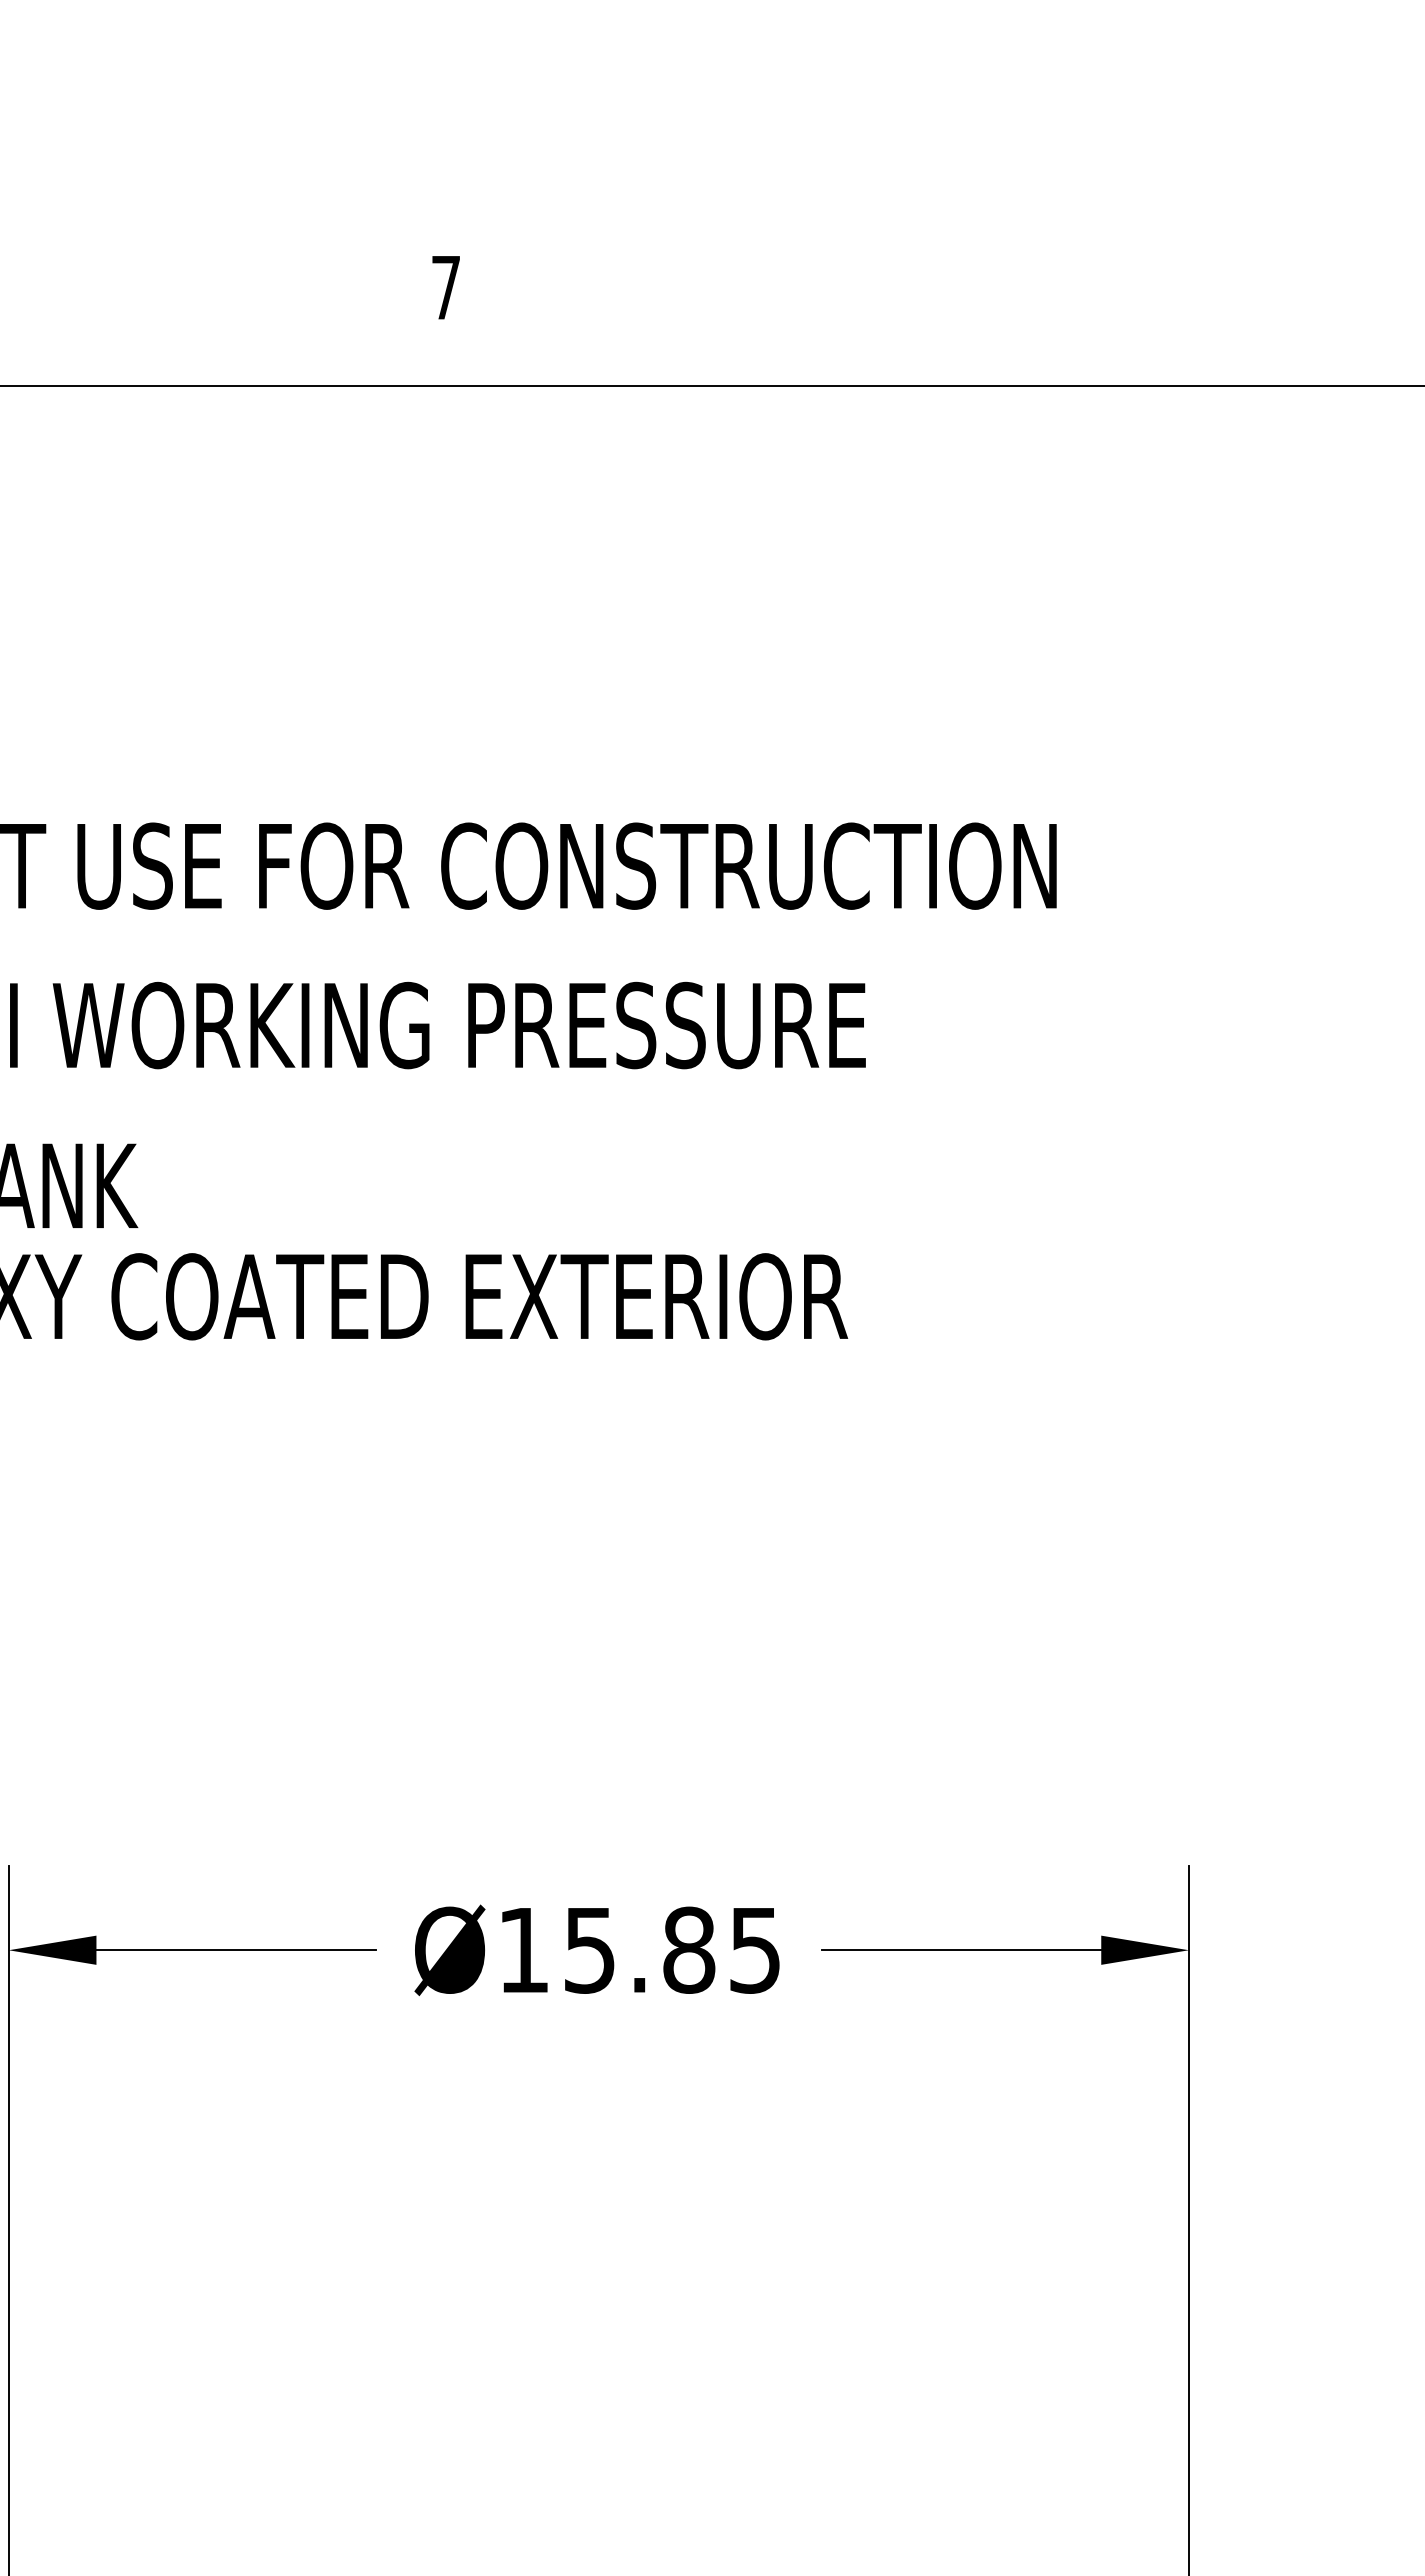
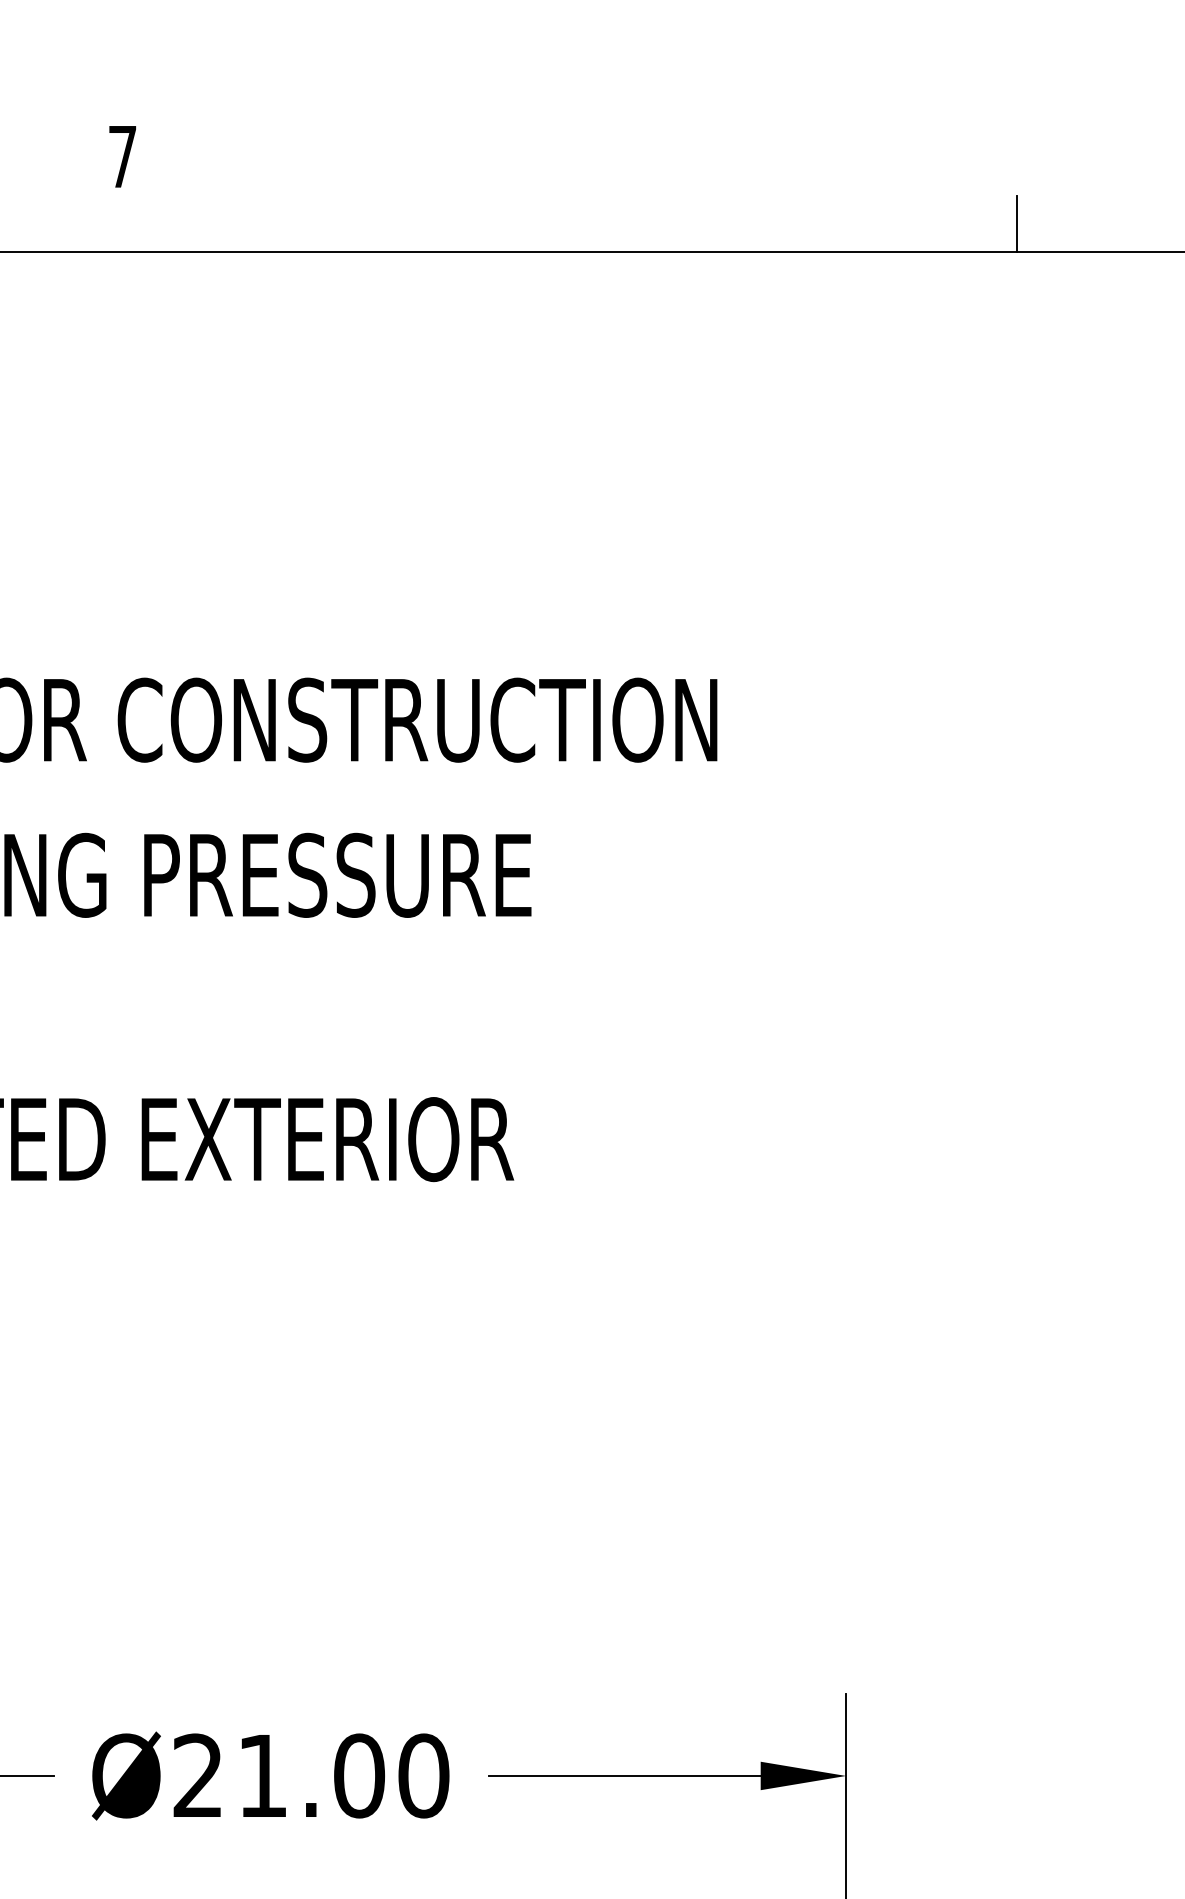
line: (1364, 356) -> (1017, 223), added
text: (639, 1949) -> (311, 1775), Ø15.85 -> Ø21.00

